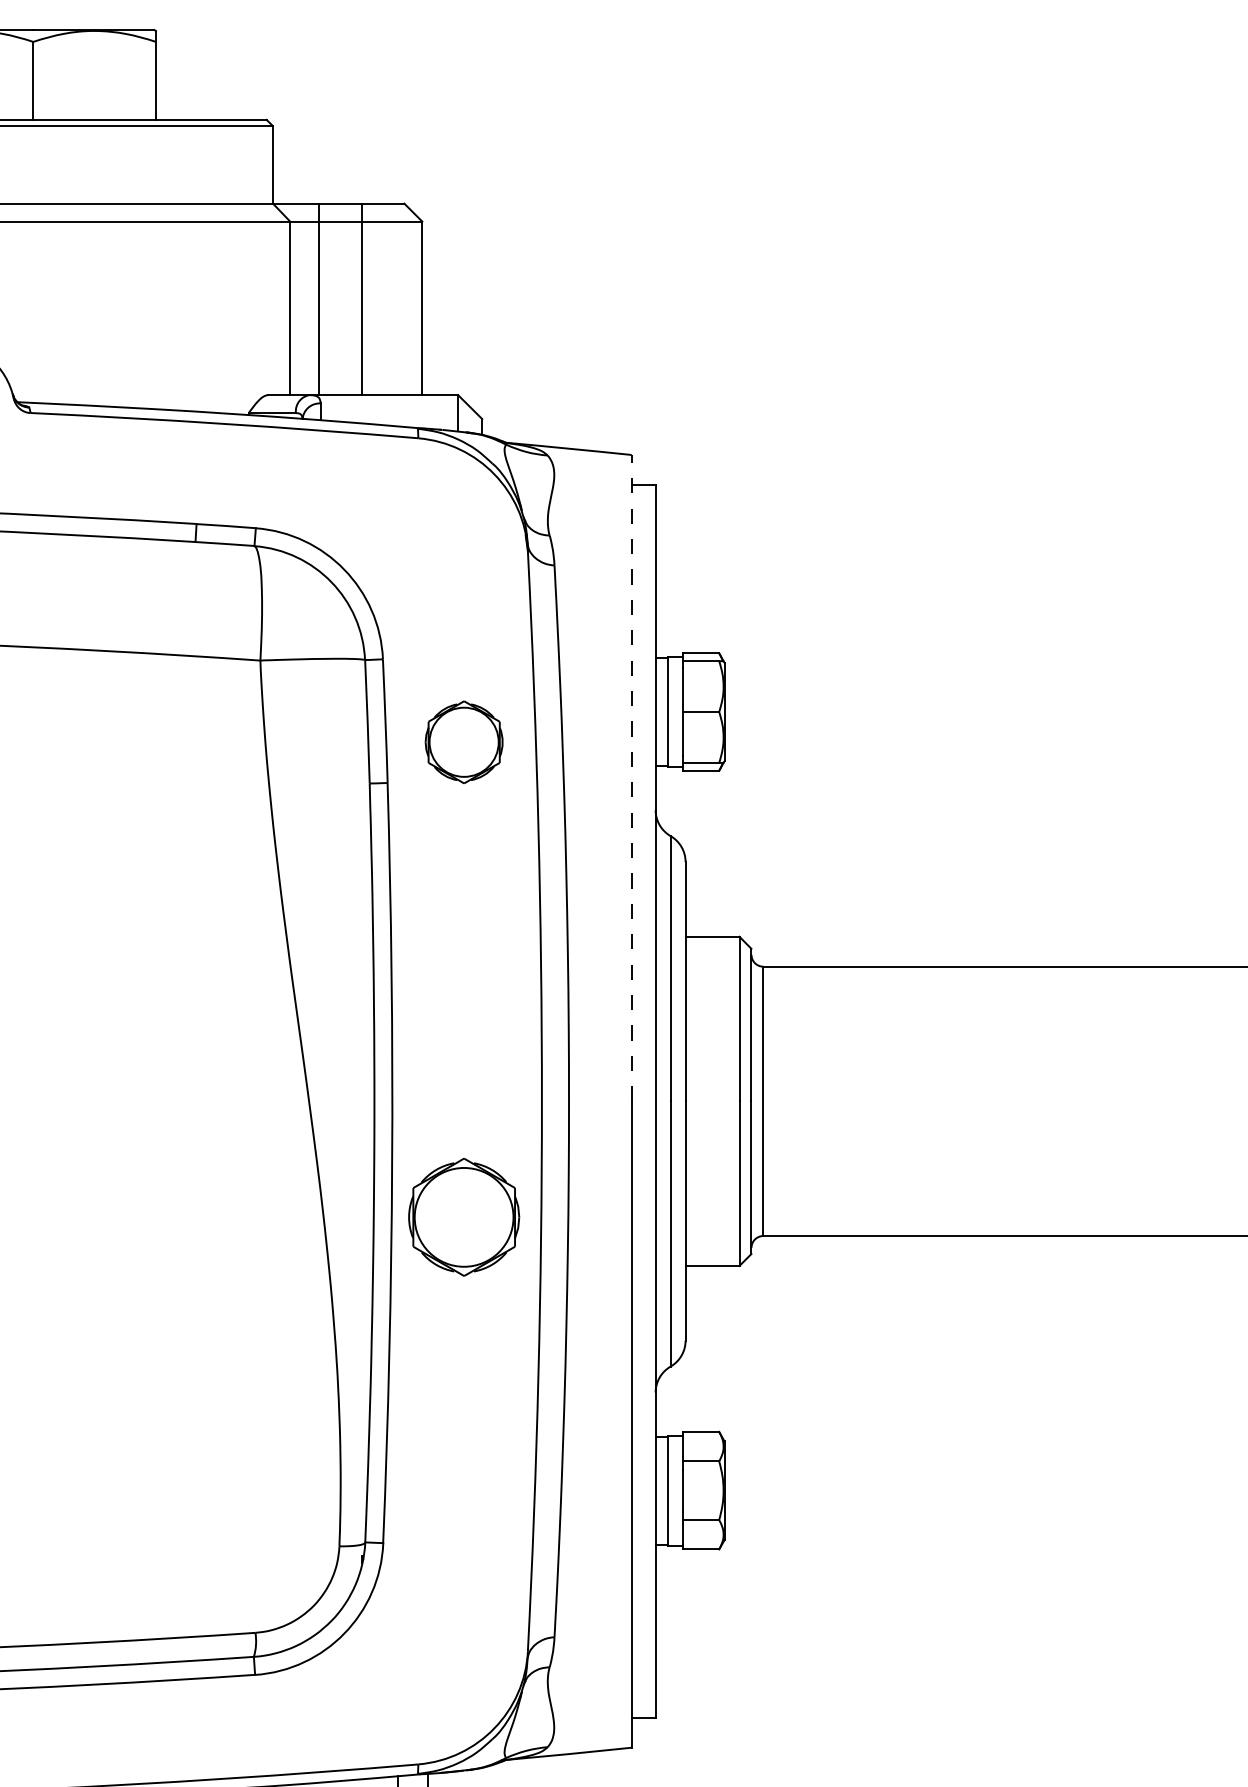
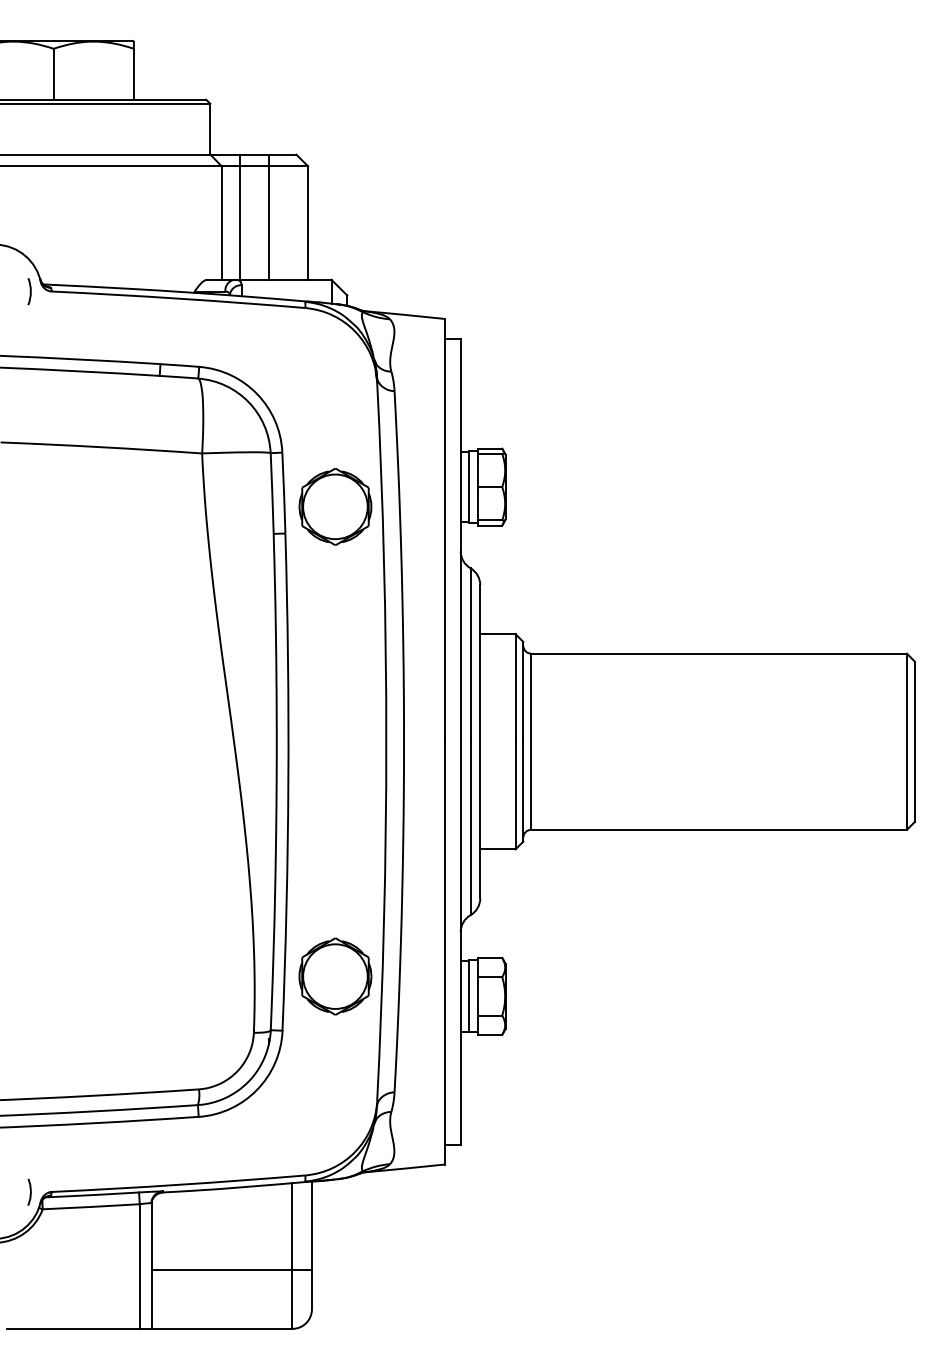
part: (464, 741) -> (335, 506), size x1.43
line: (632, 776) -> (445, 529), dashed -> solid
part: (464, 1217) -> (335, 976), moved

